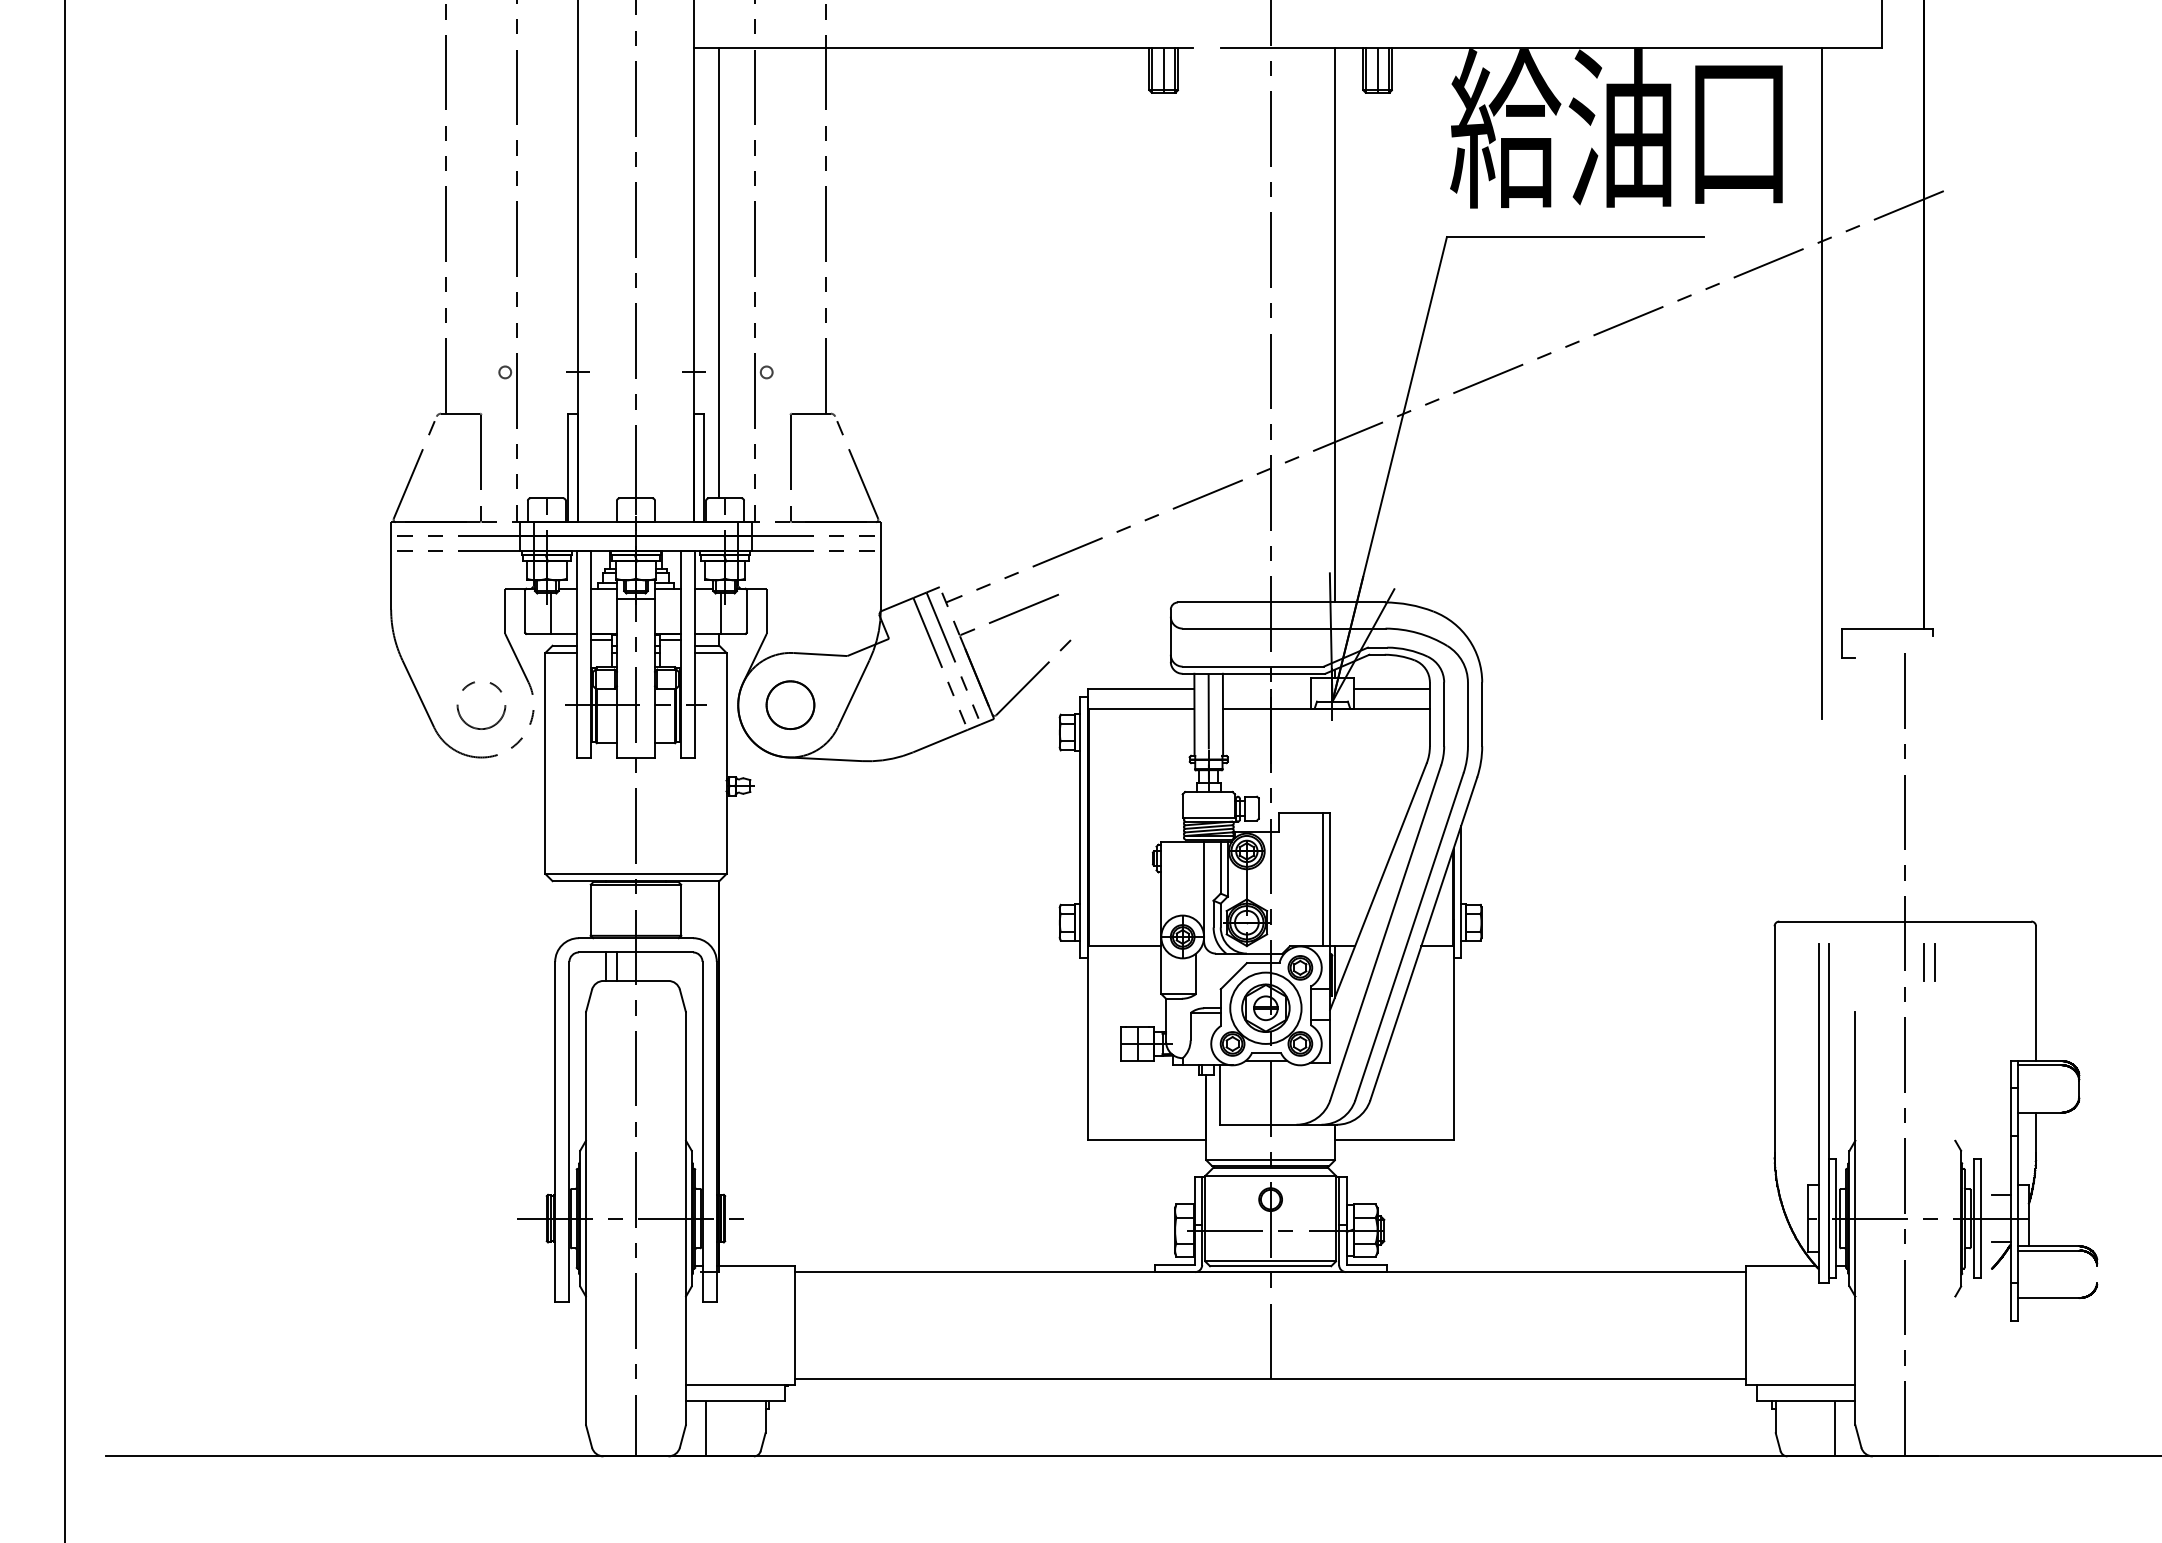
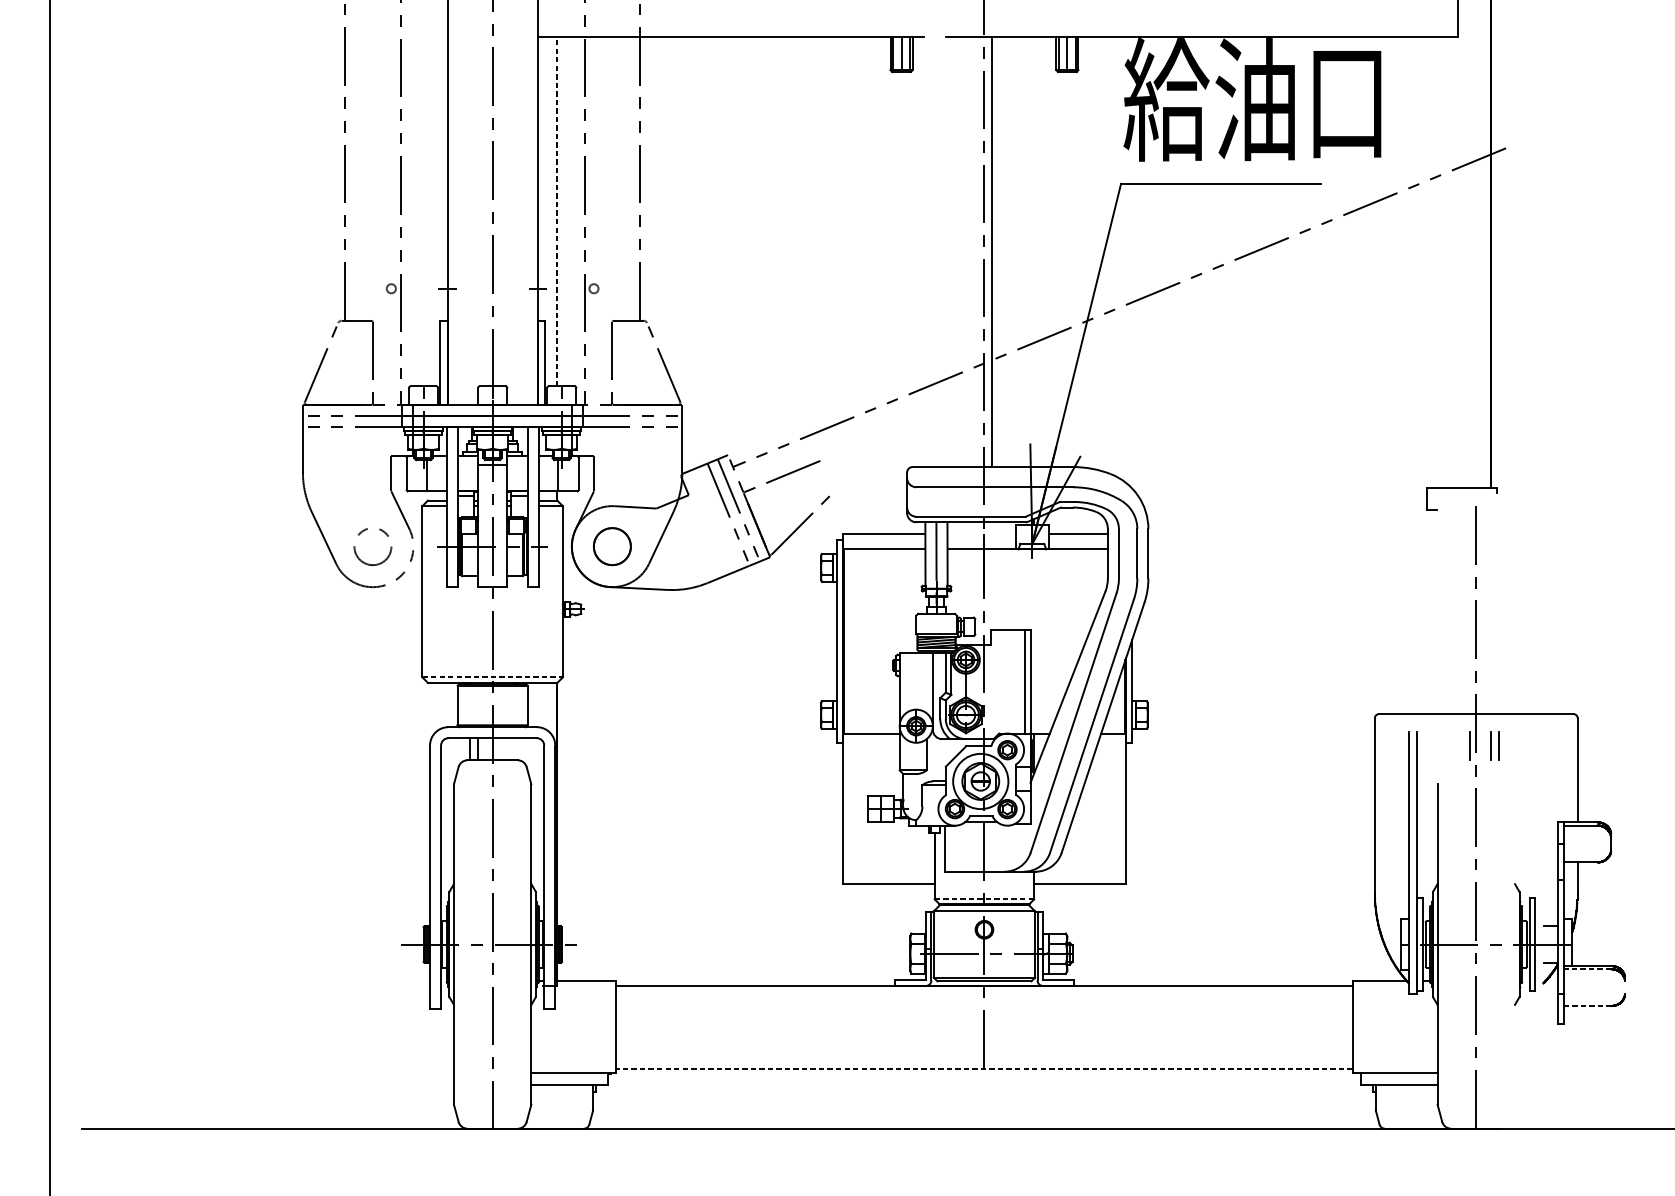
line: (719, 272) -> (557, 211), solid -> dashed
line: (1334, 324) -> (991, 251), moved
line: (1822, 383) -> (1412, 297), removed
line: (635, 873) -> (492, 677), solid -> dashed
line: (1896, 962) -> (1469, 746), added
line: (1271, 1160) -> (985, 899), solid -> dashed
line: (2048, 1250) -> (1587, 969), solid -> dashed
line: (2049, 1298) -> (1587, 1006), solid -> dashed
line: (1270, 1379) -> (984, 1069), solid -> dashed
line: (706, 1428) -> (547, 1107), removed
line: (1835, 1428) -> (1422, 1107), removed

